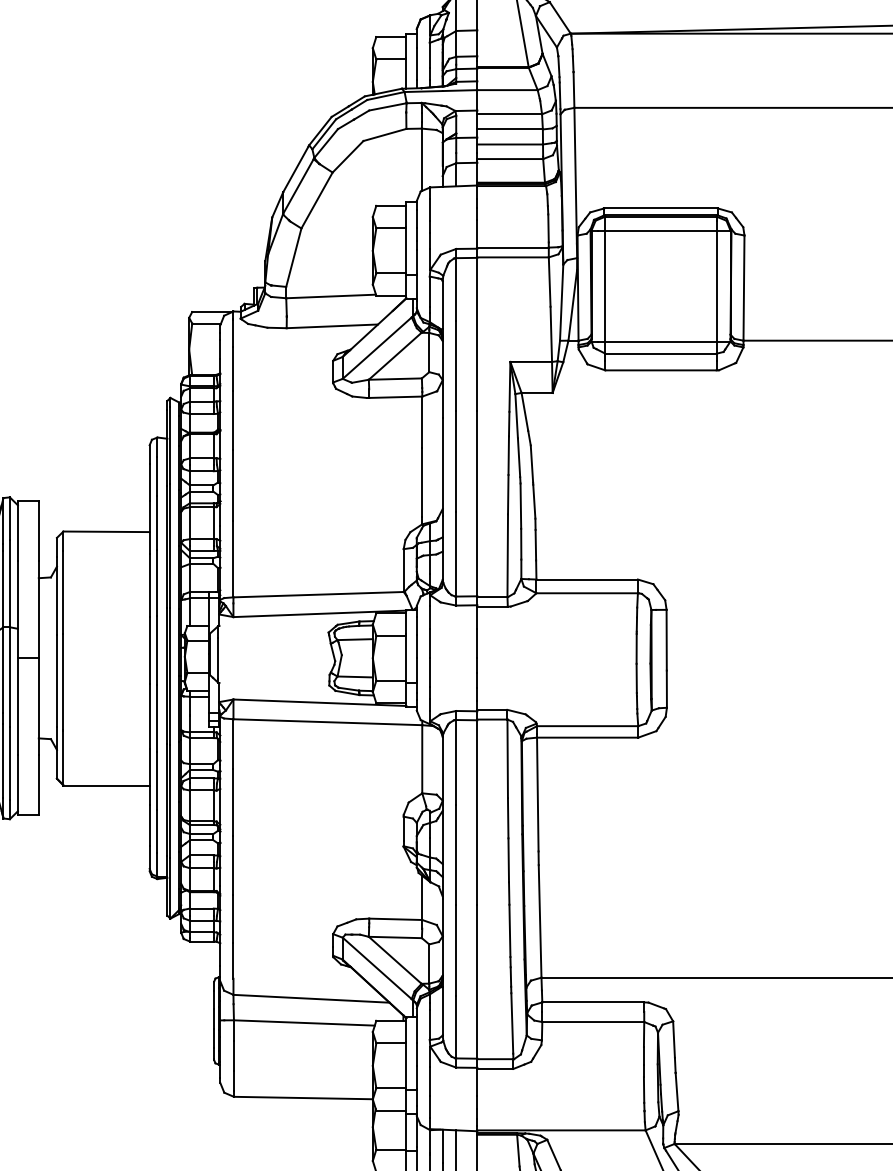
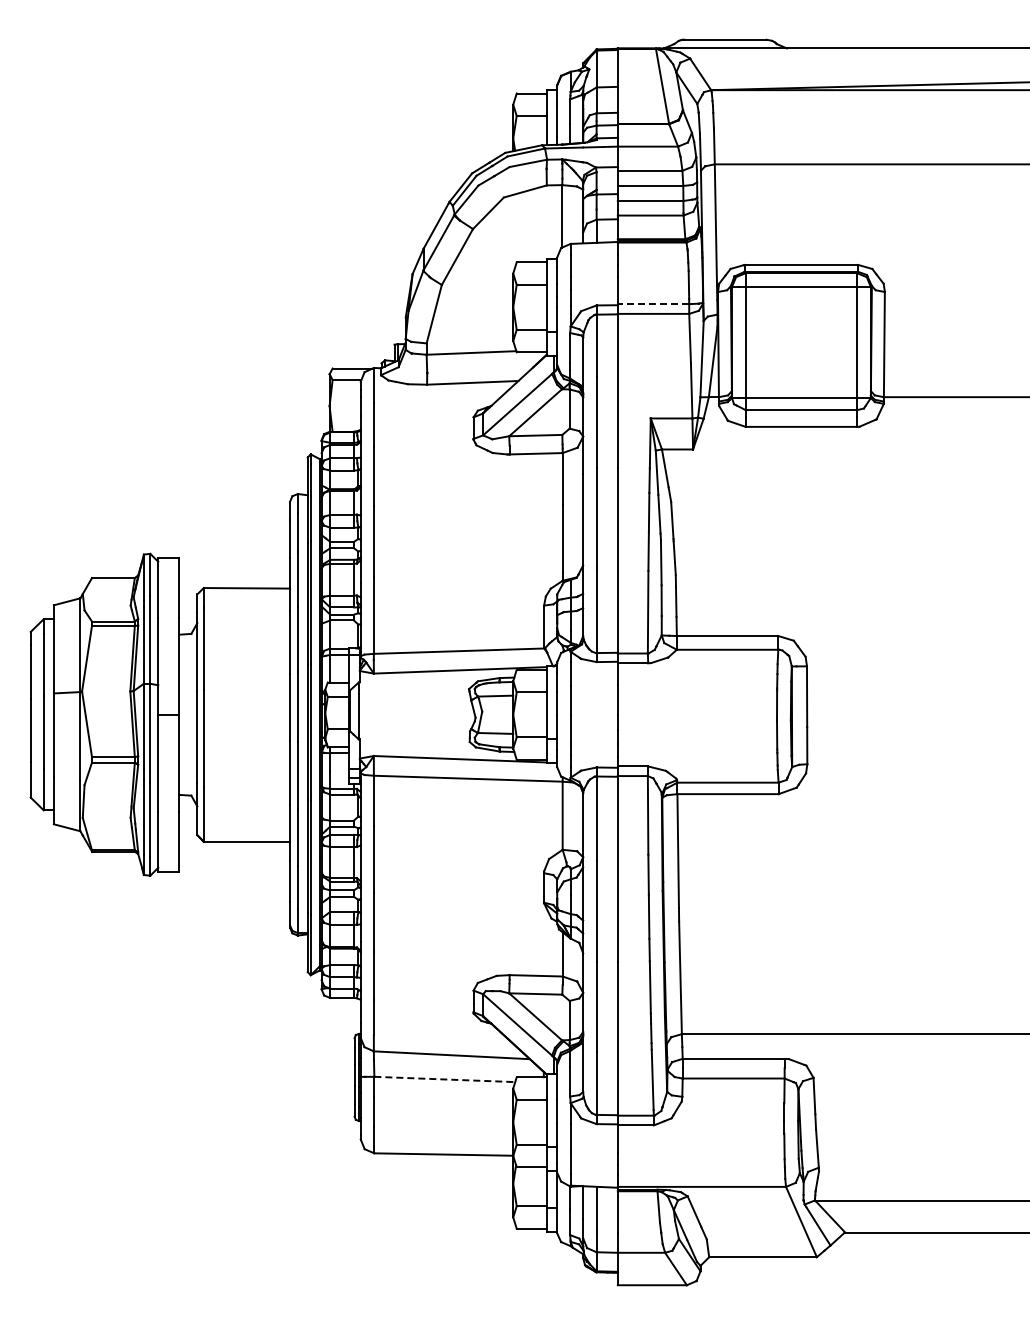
line: (513, 248) -> (653, 304), solid -> dashed
line: (305, 1023) -> (445, 1079), solid -> dashed

